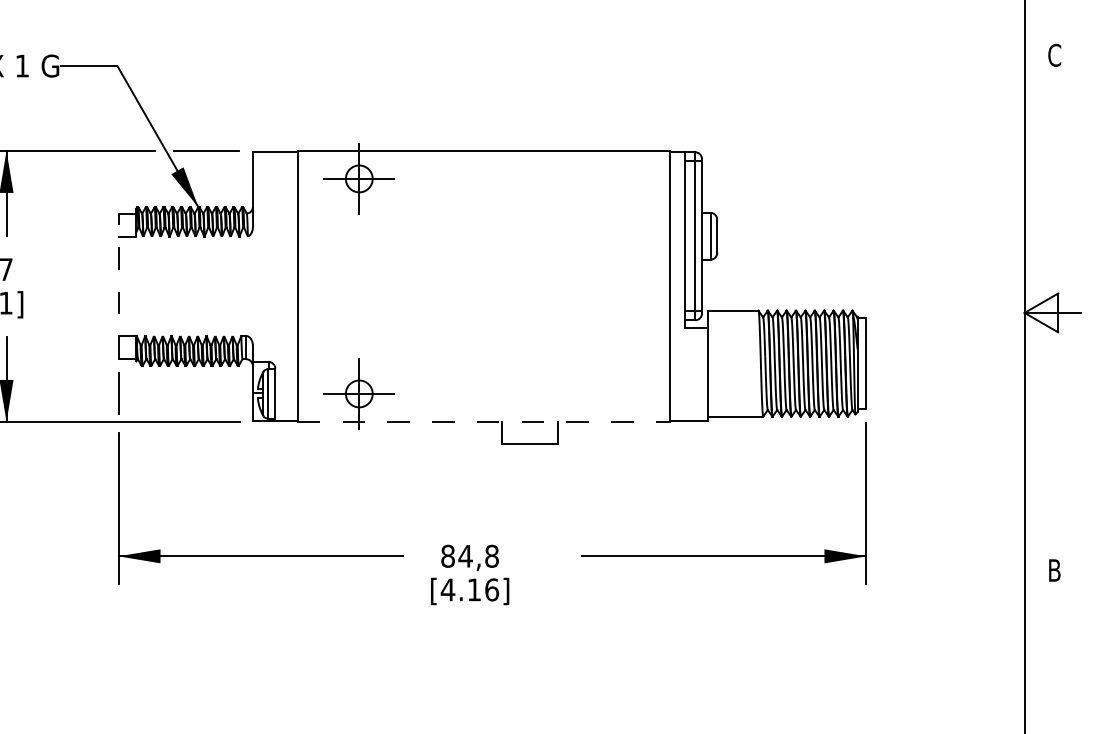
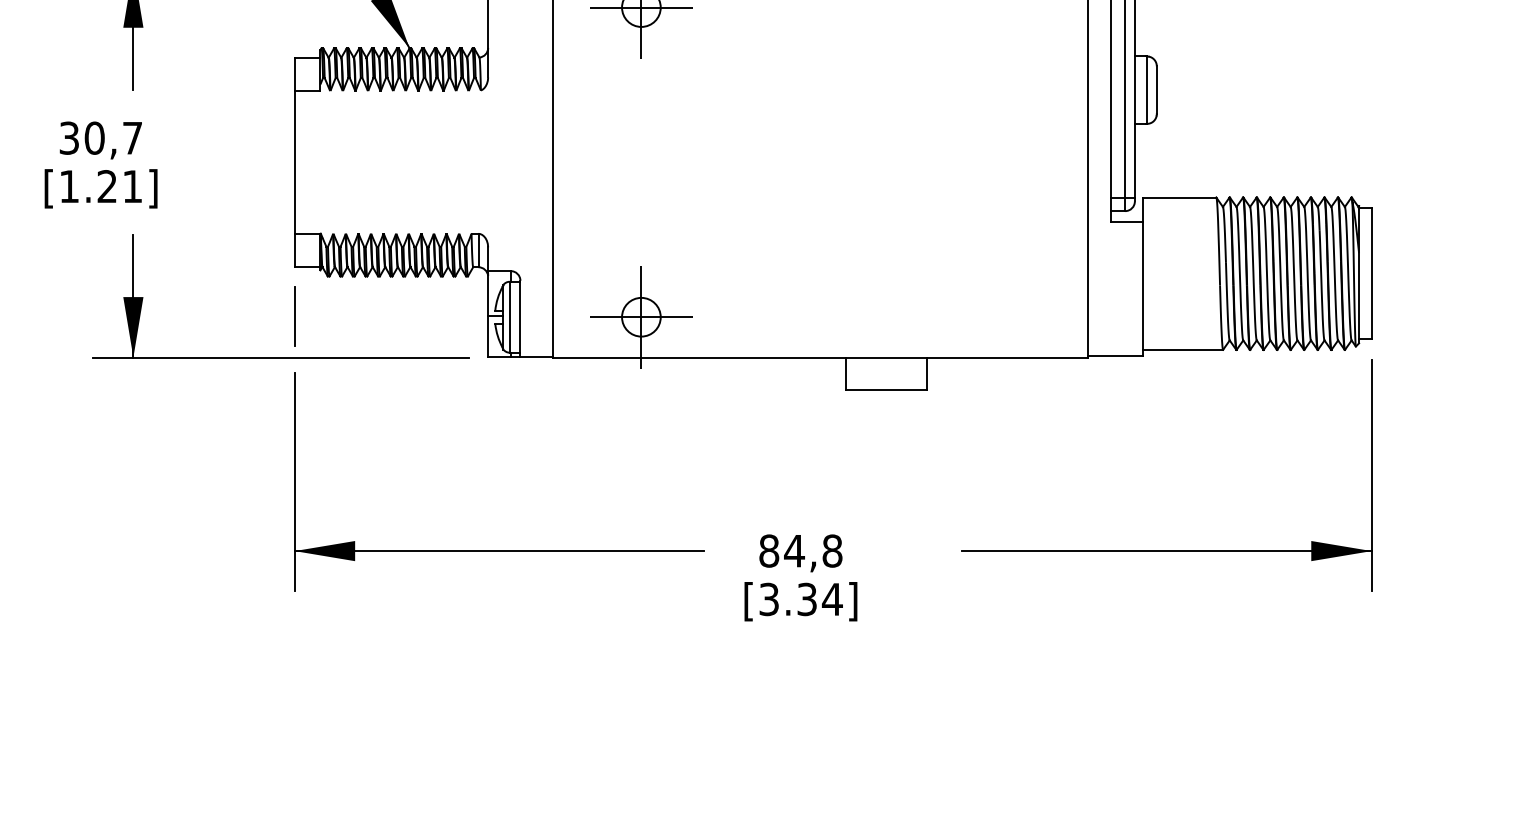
line: (118, 286) -> (294, 162), dashed -> solid
line: (483, 421) -> (820, 356), dashed -> solid
text: (469, 589) -> (800, 598), [4.16] -> [3.34]

